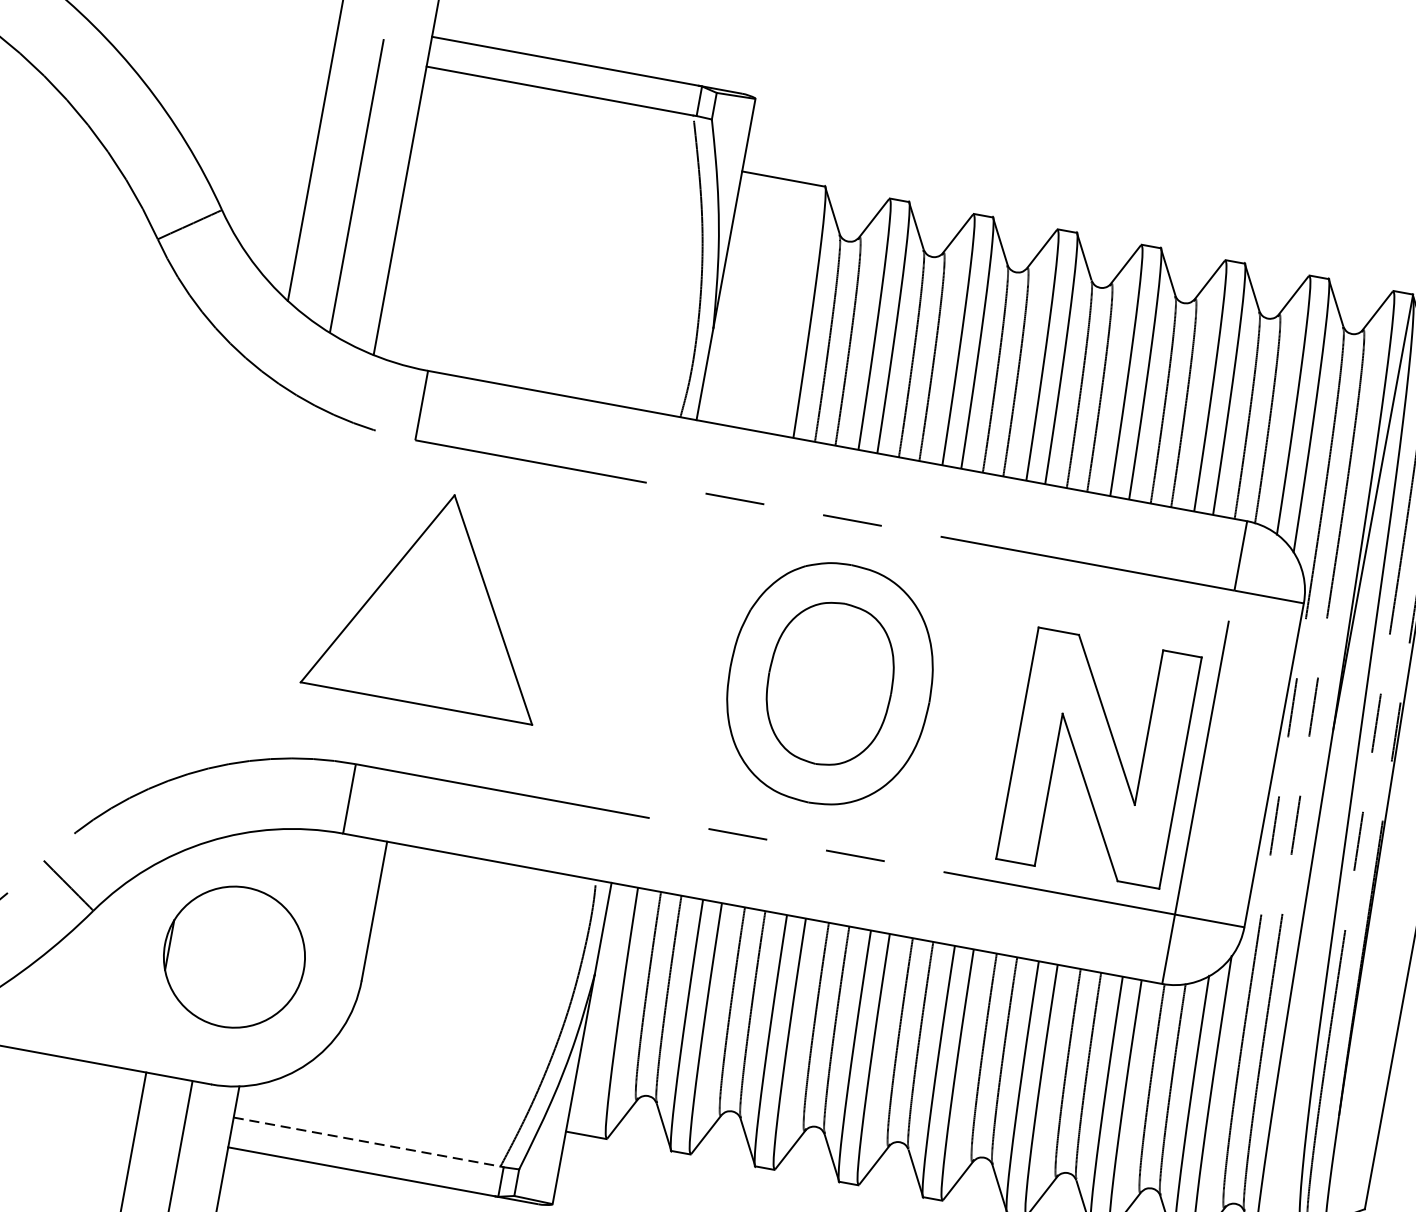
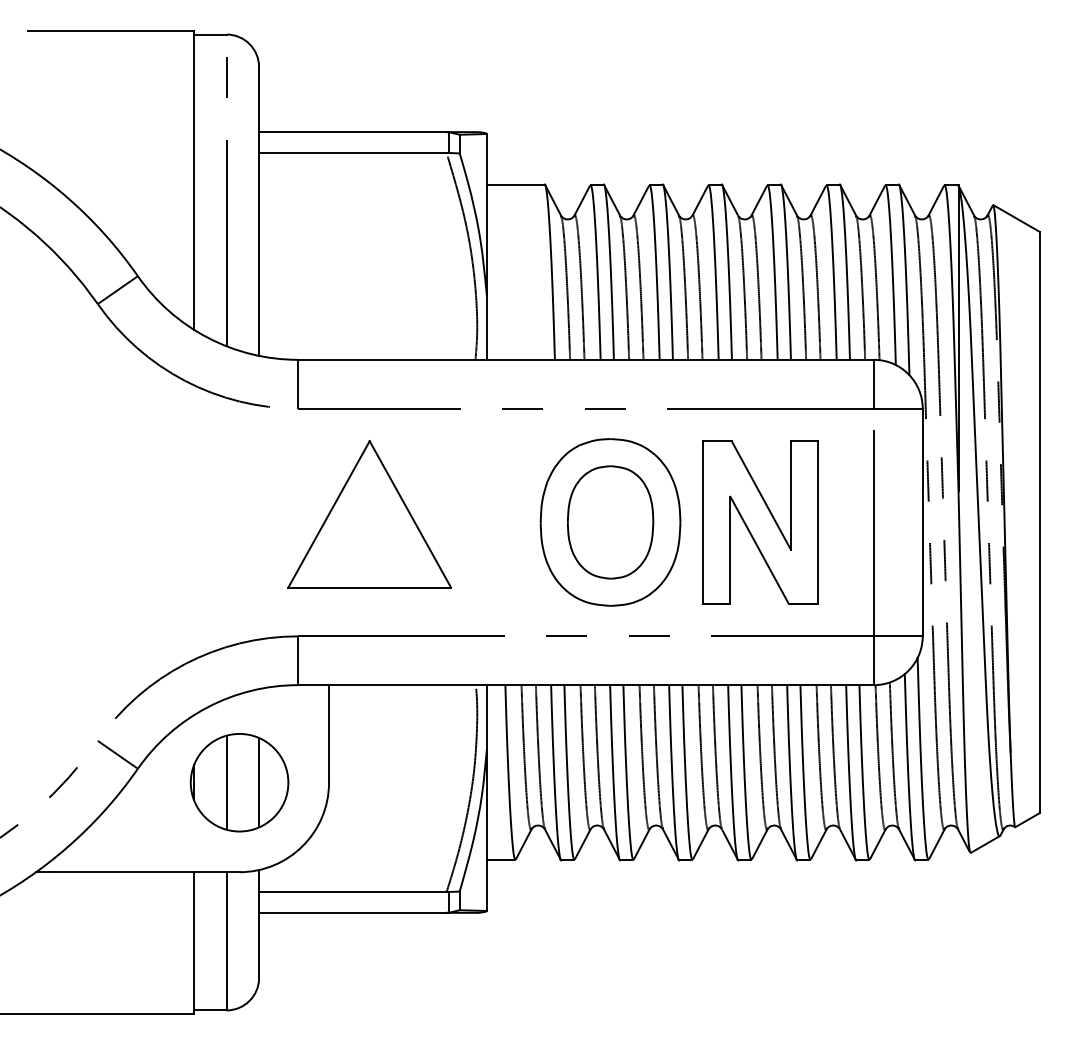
part: (435, 599) -> (369, 514), moved
part: (1098, 758) -> (760, 522), moved
line: (215, 953) -> (226, 782), added
line: (262, 962) -> (259, 782), added
line: (366, 1141) -> (352, 891), dashed -> solid

